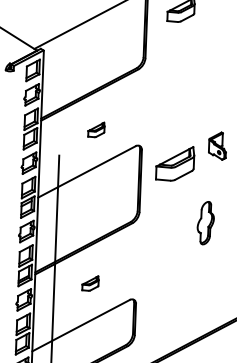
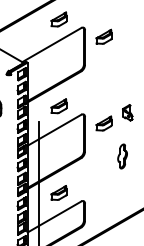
part: (95, 130) -> (58, 106), size x1.67
part: (174, 163) -> (103, 123), size x0.71
part: (89, 282) -> (58, 192), size x1.67

